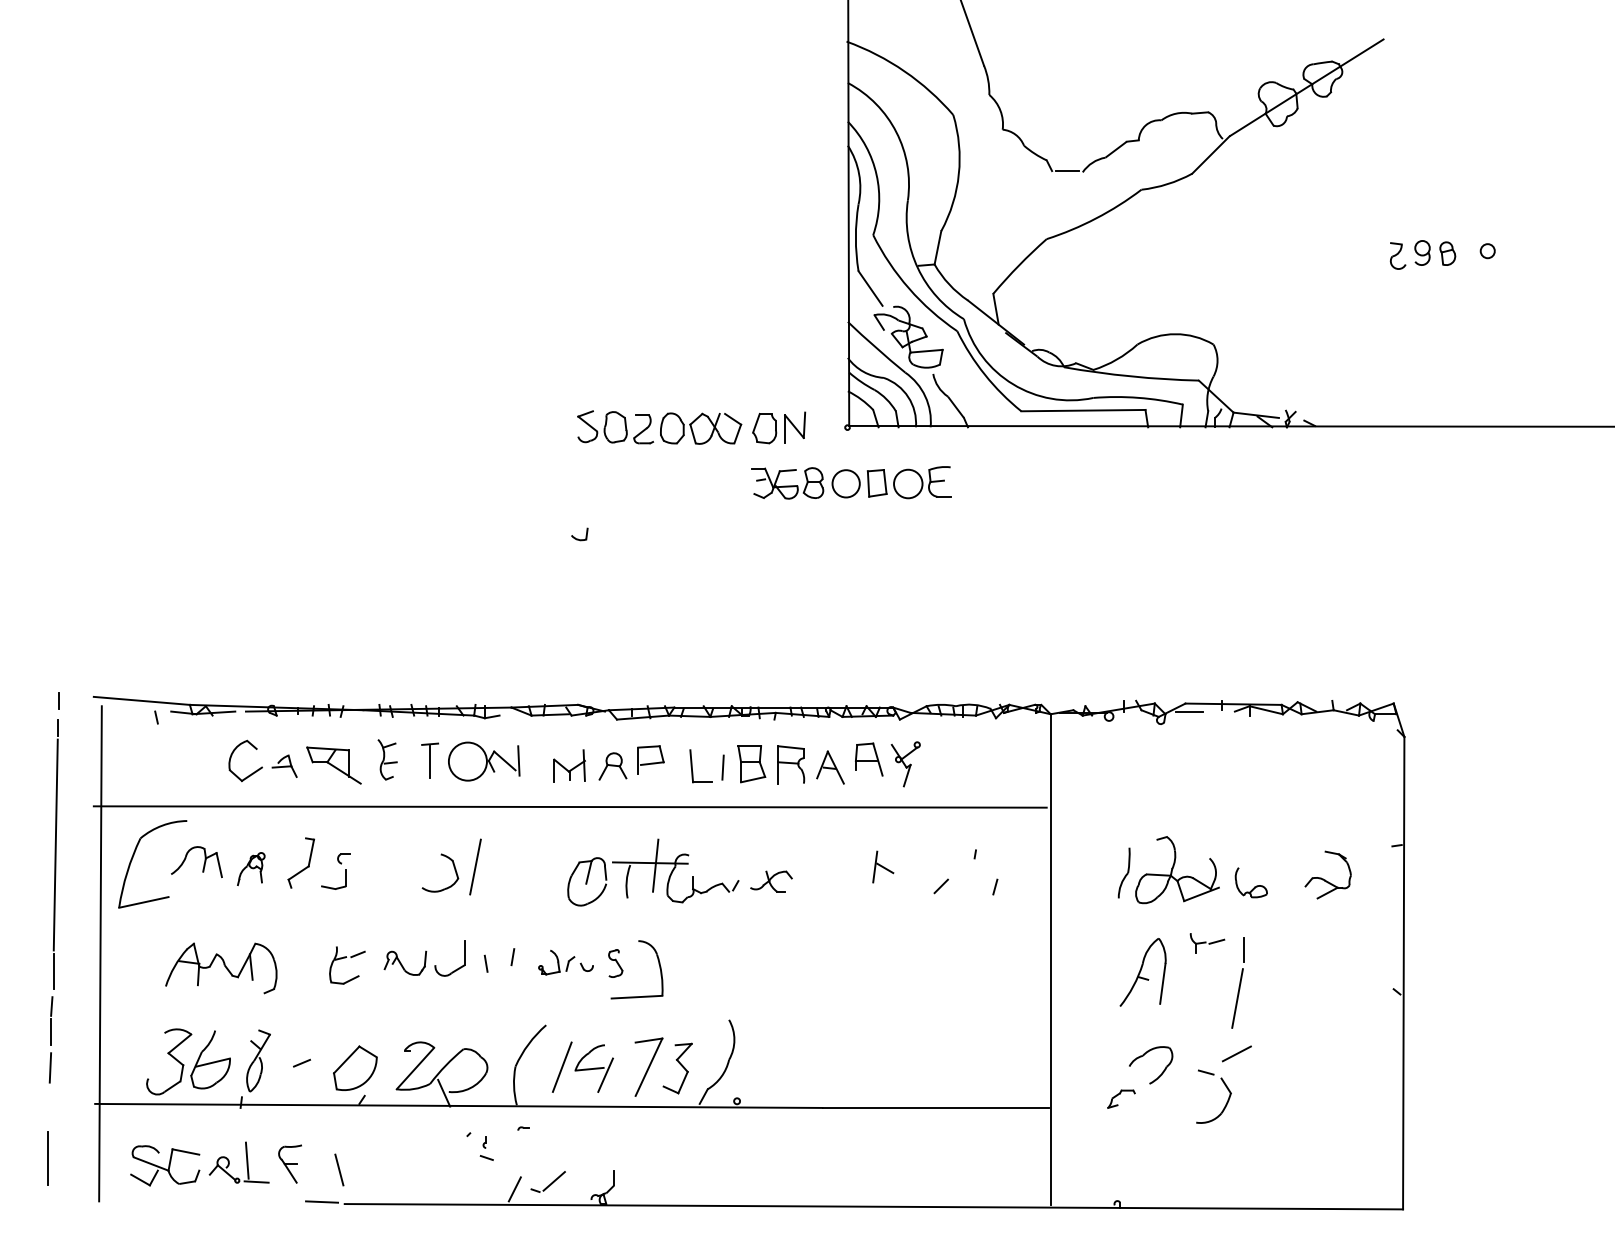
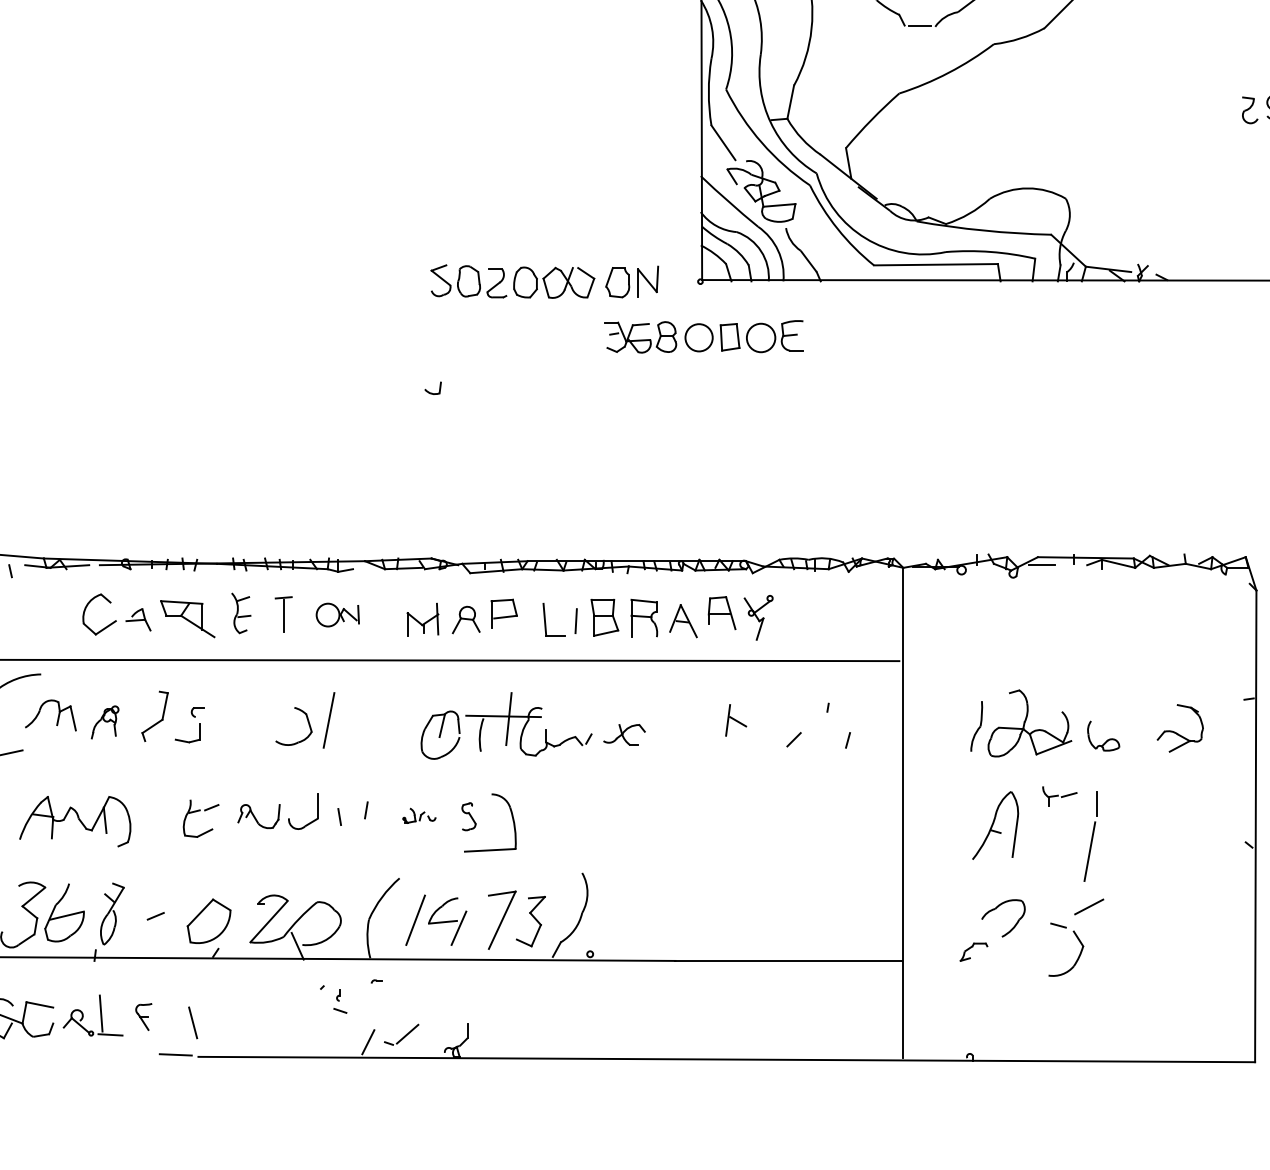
part: (484, 761) -> (338, 615), size x0.6
part: (565, 962) -> (418, 815), size x0.6
part: (289, 1163) -> (143, 1016), size x0.7

